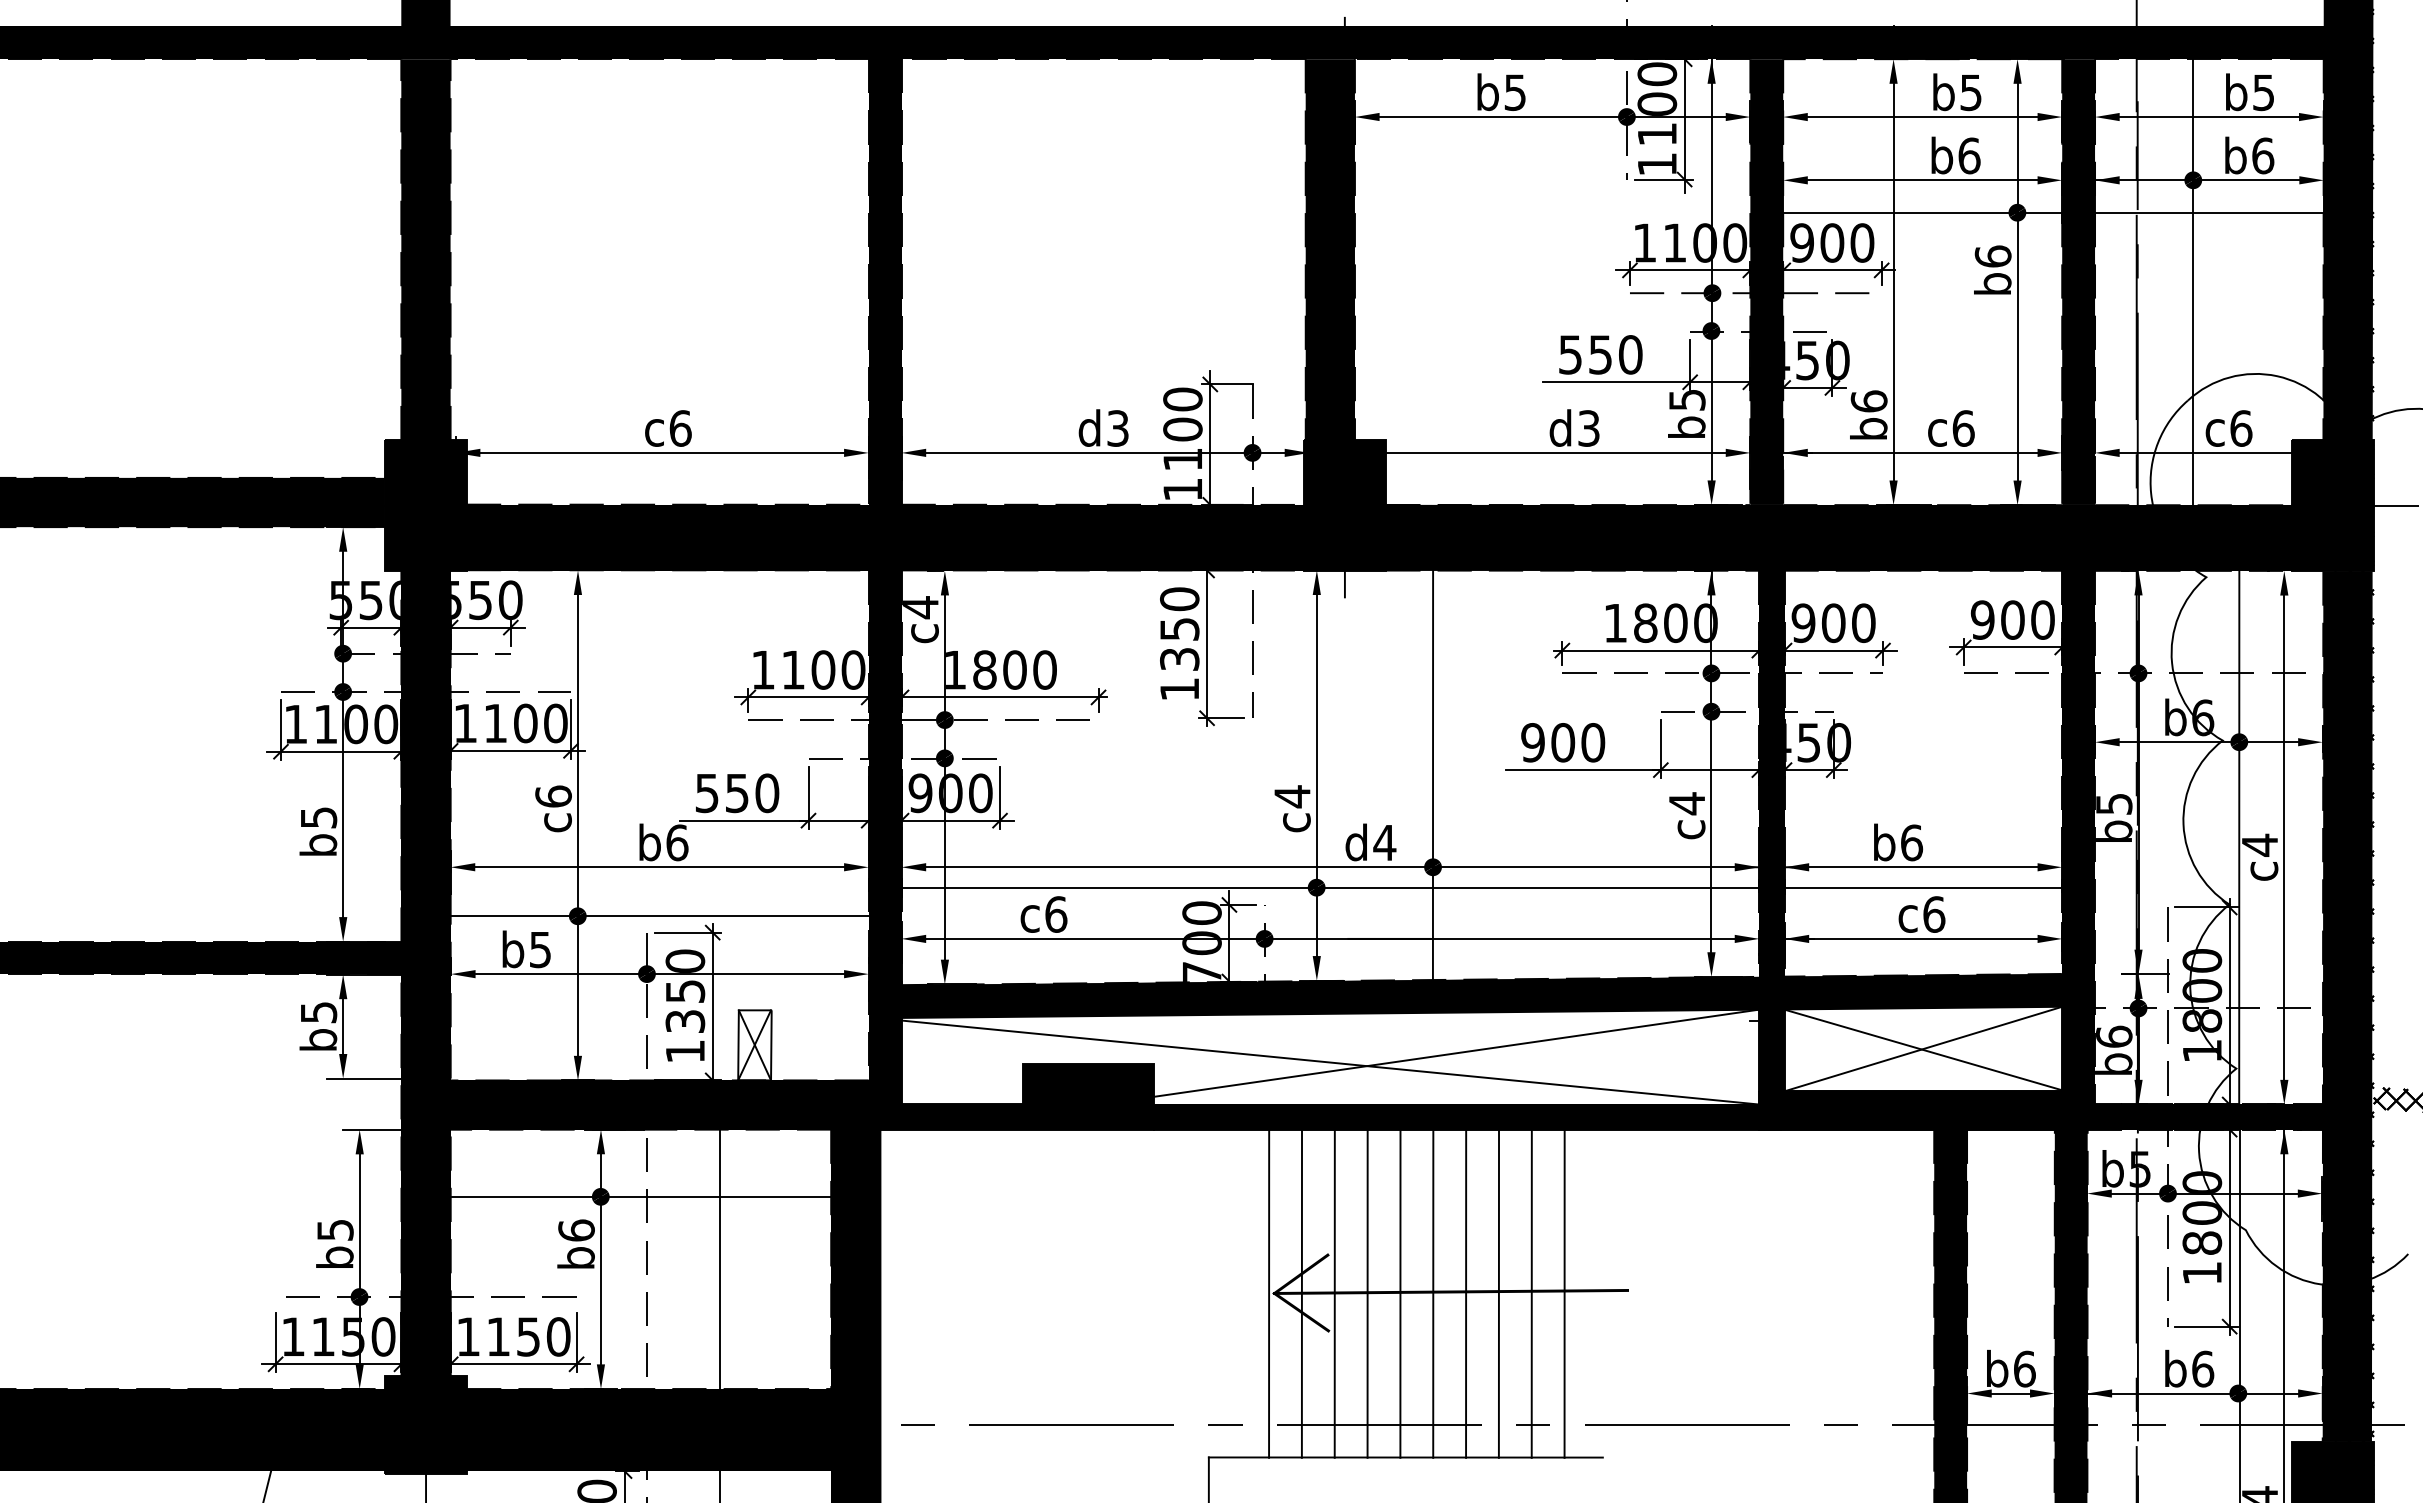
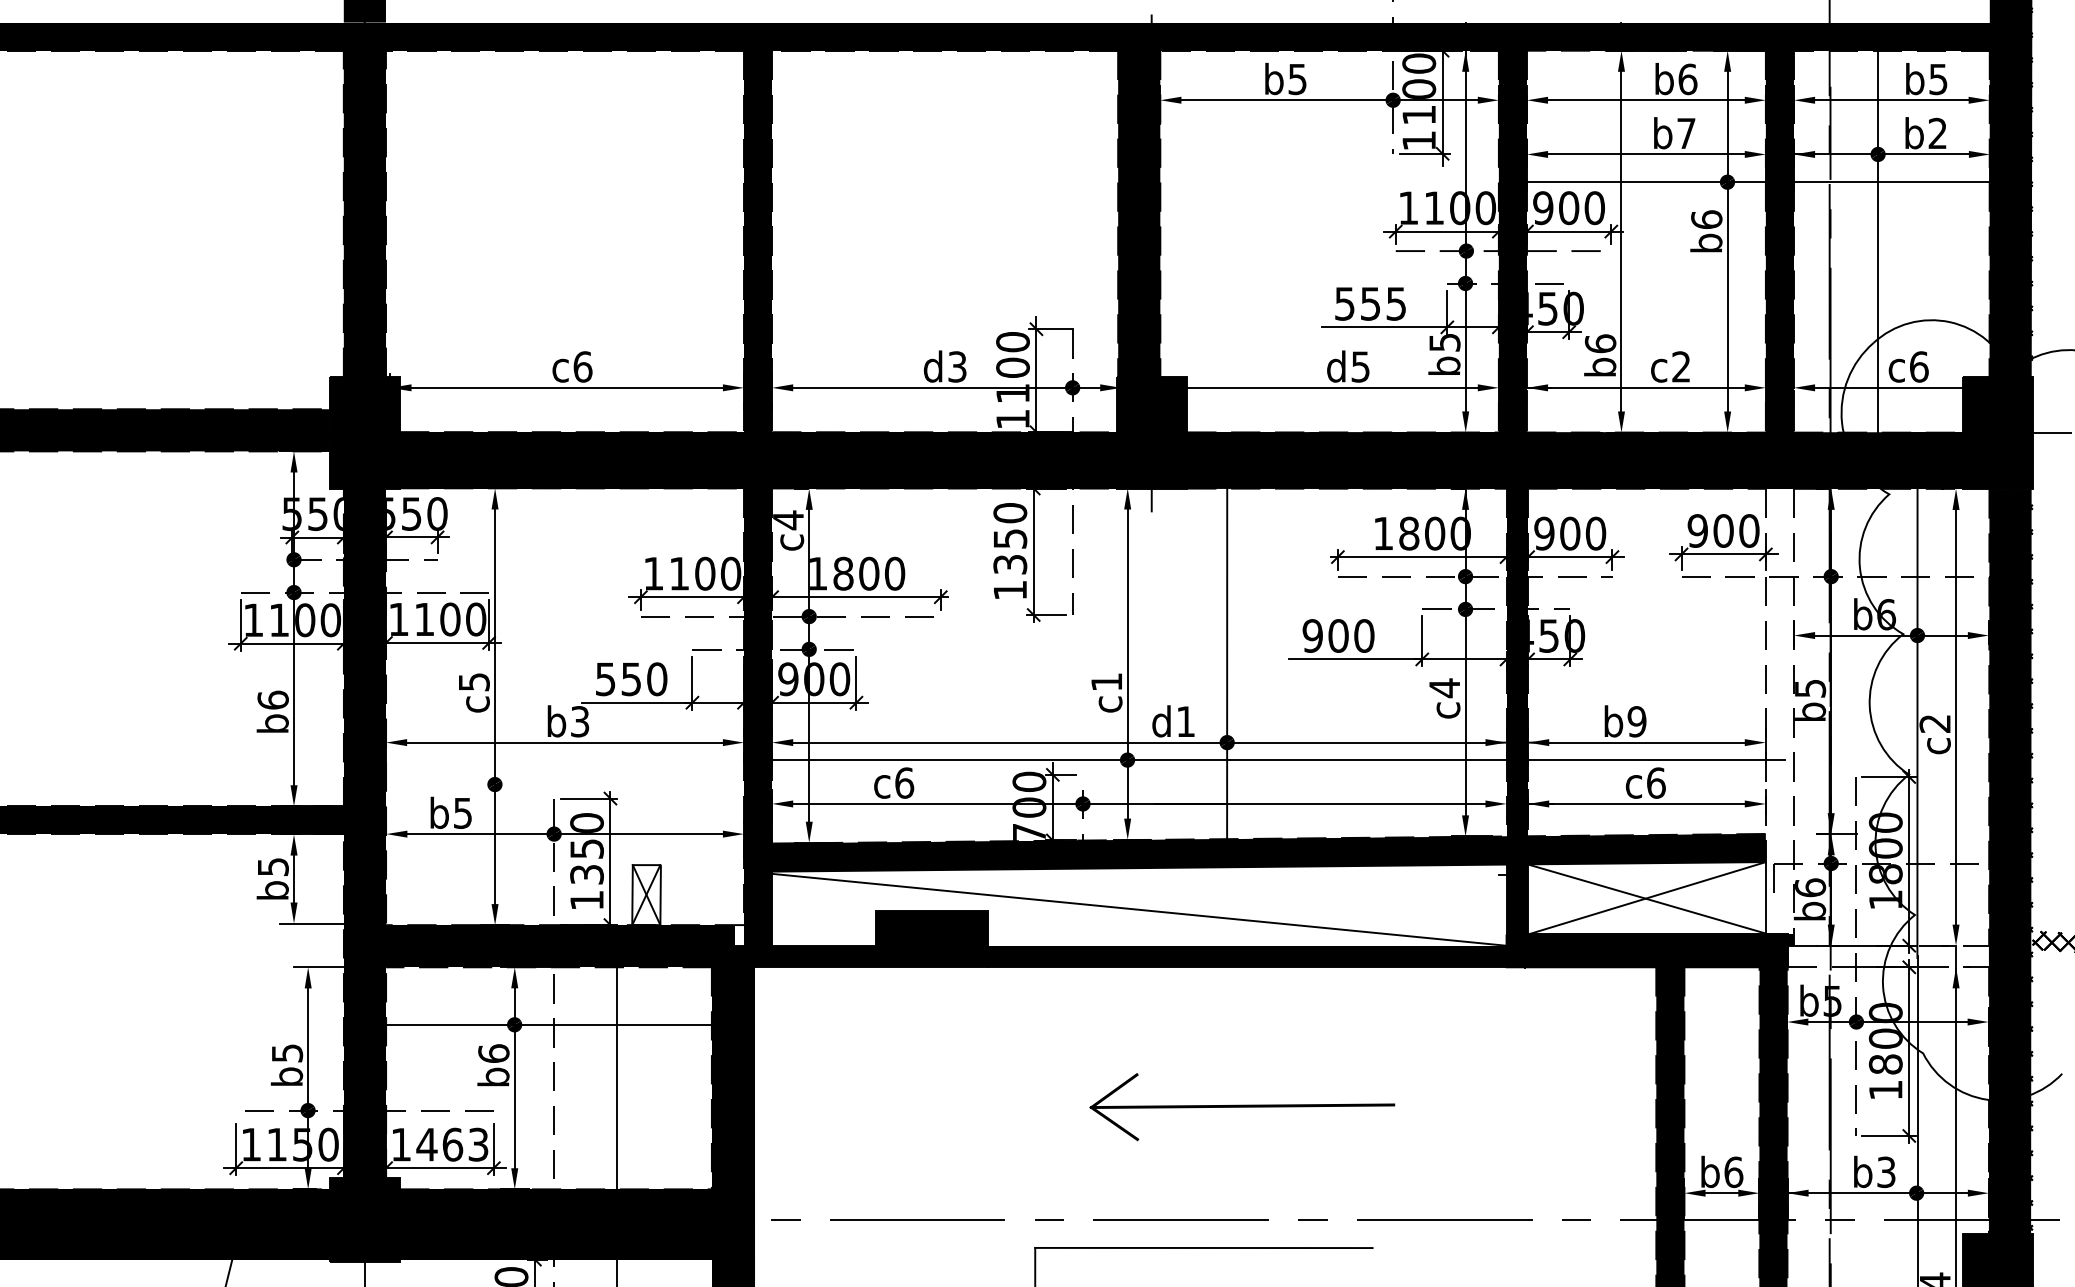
text: (1971, 92) -> (1688, 79), b5 -> b6
text: (1969, 155) -> (1686, 133), b6 -> b7
text: (2263, 155) -> (1938, 133), b6 -> b2
text: (1630, 354) -> (1396, 303), 550 -> 555
text: (1589, 428) -> (1361, 366), d3 -> d5
text: (1963, 428) -> (1681, 366), c6 -> c2
text: (553, 796) -> (474, 682), c6 -> c5
text: (1292, 796) -> (1106, 682), c4 -> c1
text: (318, 817) -> (272, 700), b5 -> b6
fill: (2078, 830) -> (1779, 711), removed
text: (677, 842) -> (580, 721), b6 -> b3
text: (1384, 842) -> (1185, 721), d4 -> d1
text: (1911, 842) -> (1636, 721), b6 -> b9
text: (2259, 844) -> (1934, 723), c4 -> c2
line: (653, 916) -> (559, 784), removed
line: (1456, 1052) -> (1247, 901), removed
fill: (863, 1092) -> (739, 935), removed
fill: (2204, 1116) -> (1887, 956), removed
line: (1269, 1293) -> (1087, 1107), removed
line: (1301, 1293) -> (1114, 1107), removed
line: (1334, 1293) -> (1142, 1107), removed
line: (1367, 1293) -> (1171, 1107), removed
line: (1400, 1293) -> (1199, 1107), removed
line: (1433, 1293) -> (1227, 1107), removed
line: (1466, 1293) -> (1255, 1107), removed
line: (1498, 1293) -> (1283, 1107), removed
line: (1531, 1293) -> (1311, 1107), removed
line: (1564, 1293) -> (1339, 1107), removed
text: (528, 1336) -> (452, 1144), 1150 -> 1463
text: (2203, 1368) -> (1886, 1171), b6 -> b3

